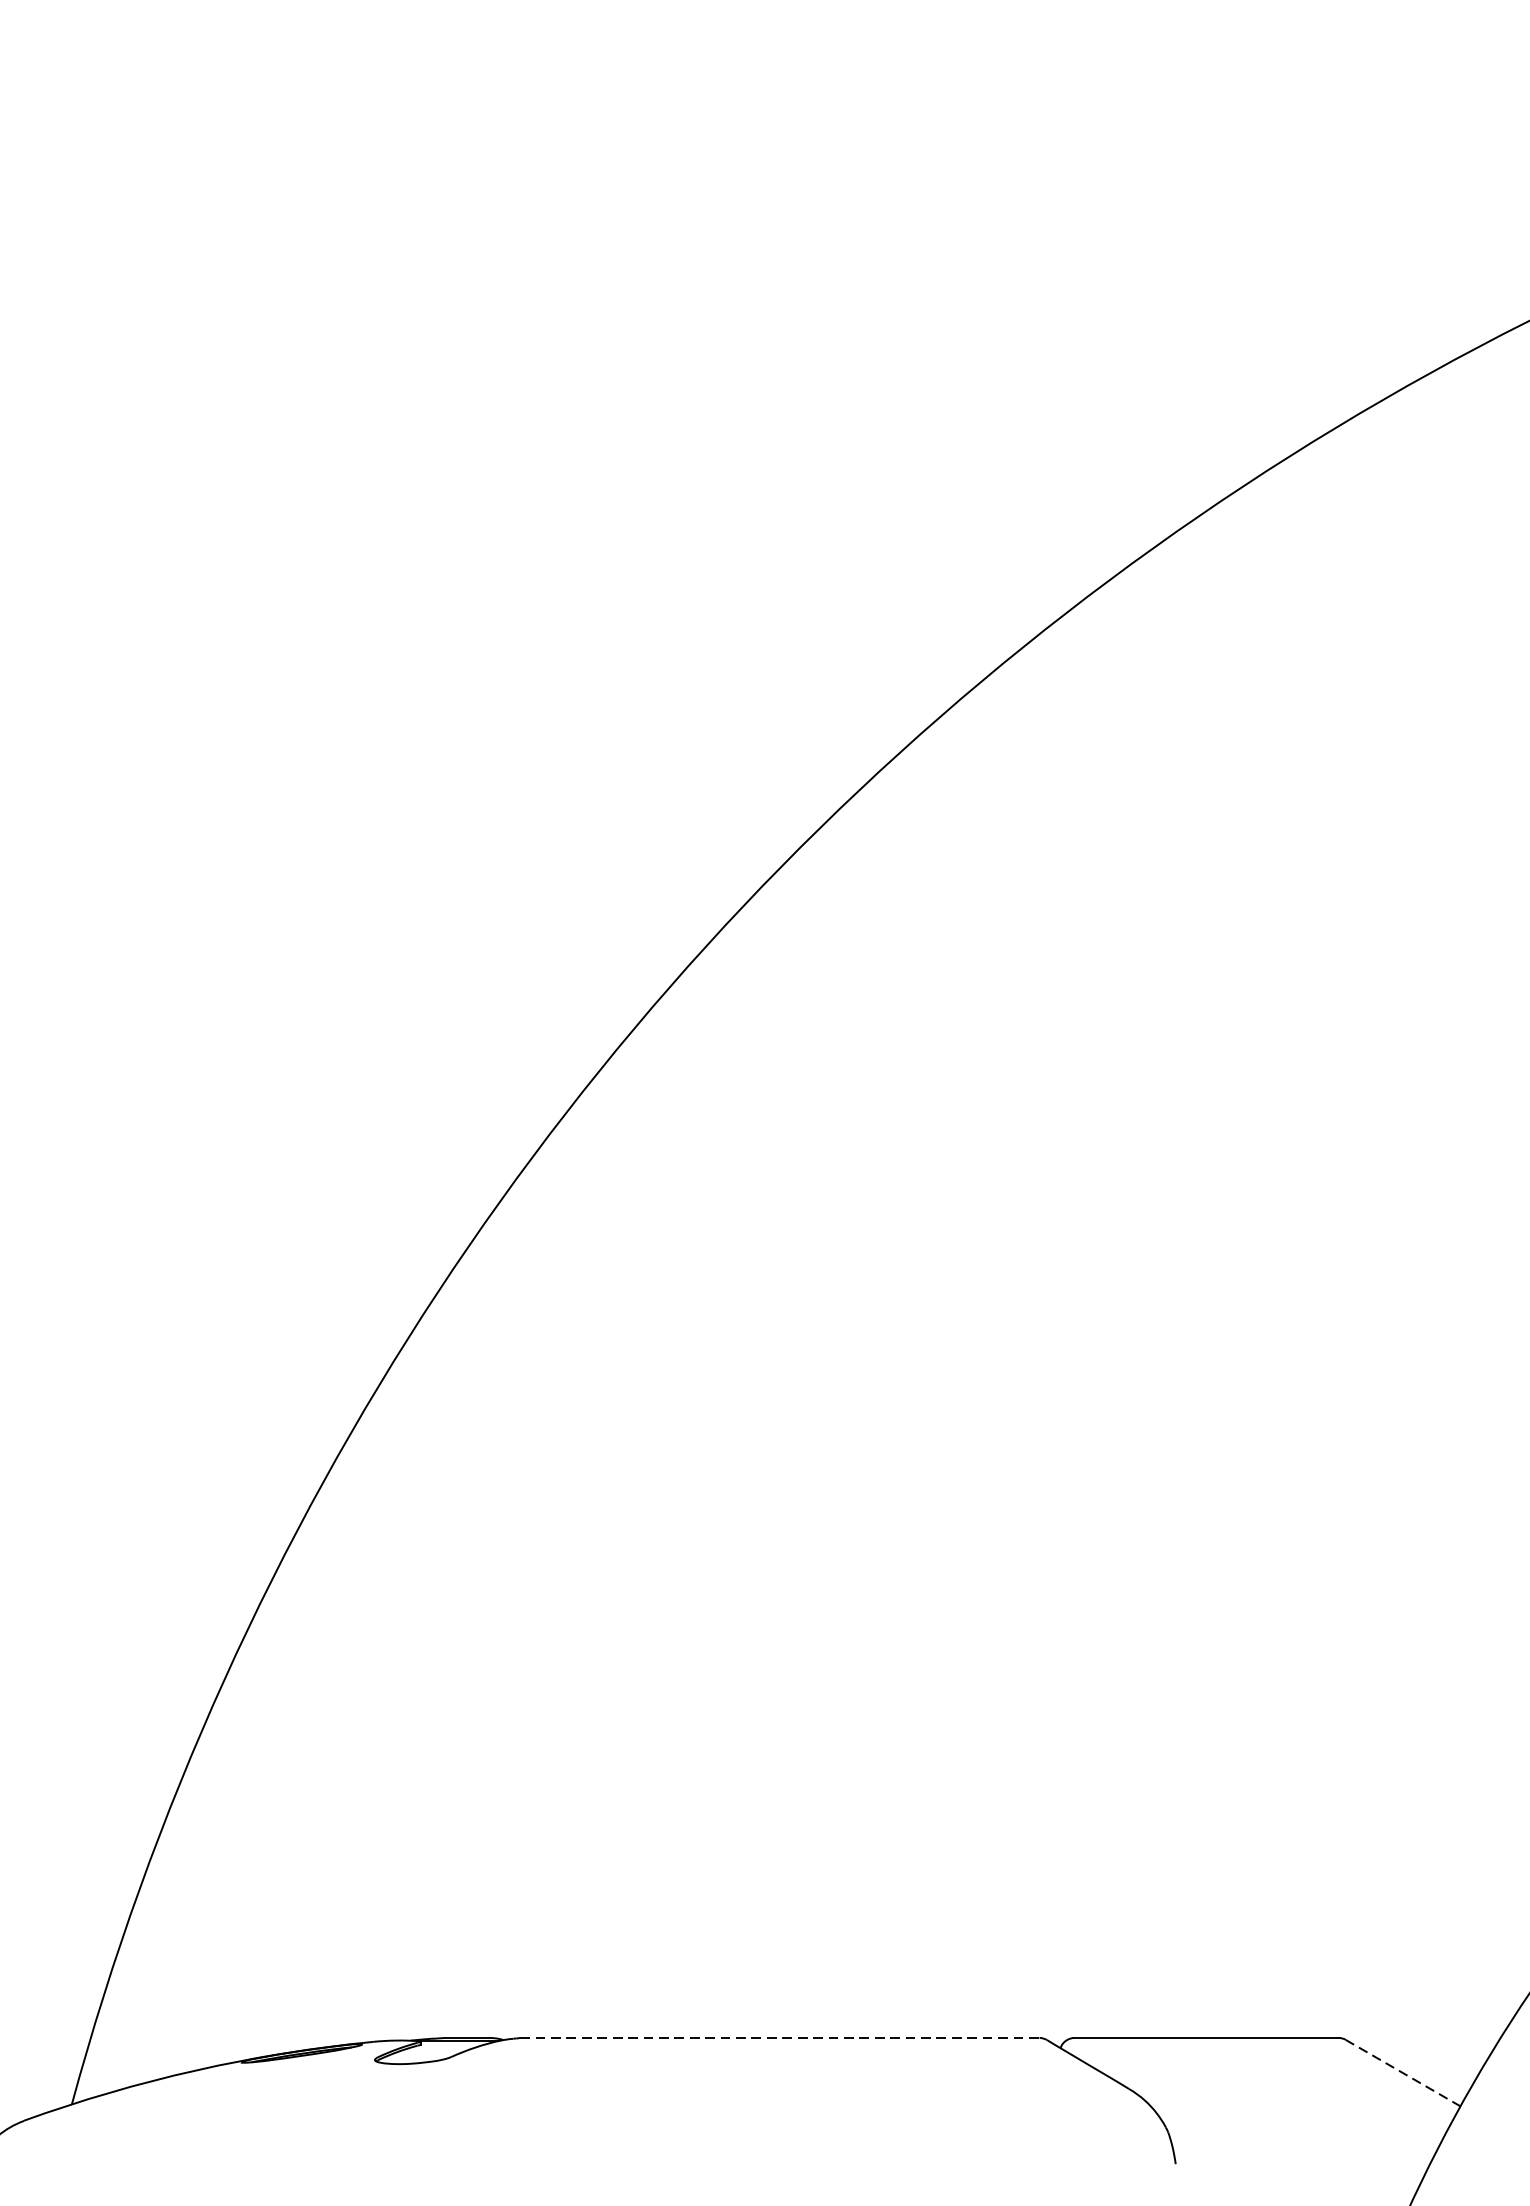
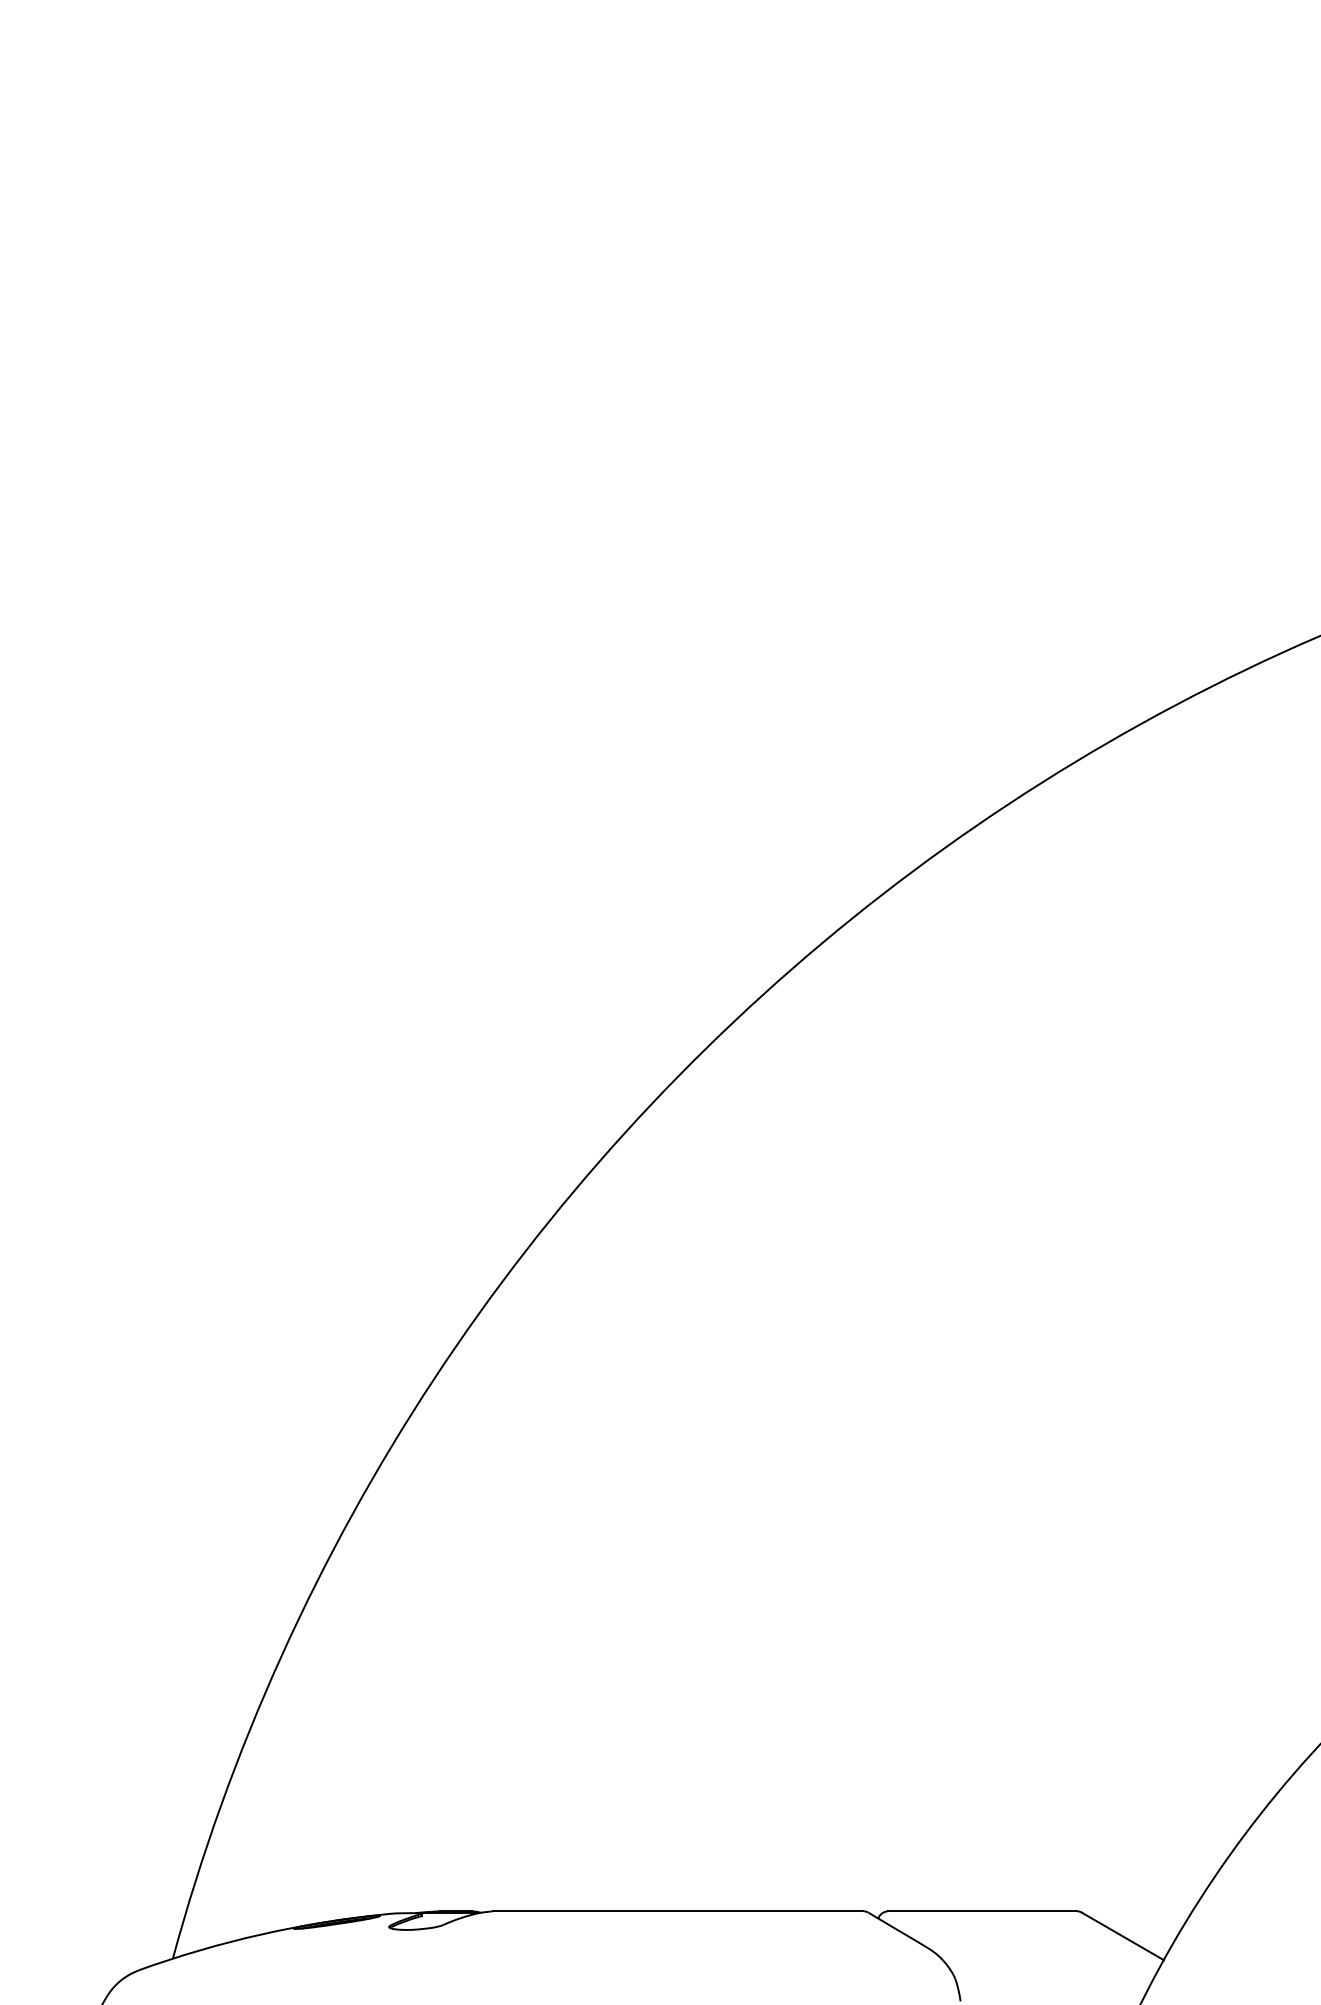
line: (780, 2038) -> (678, 1911), dashed -> solid
line: (1402, 2073) -> (1122, 1936), dashed -> solid

